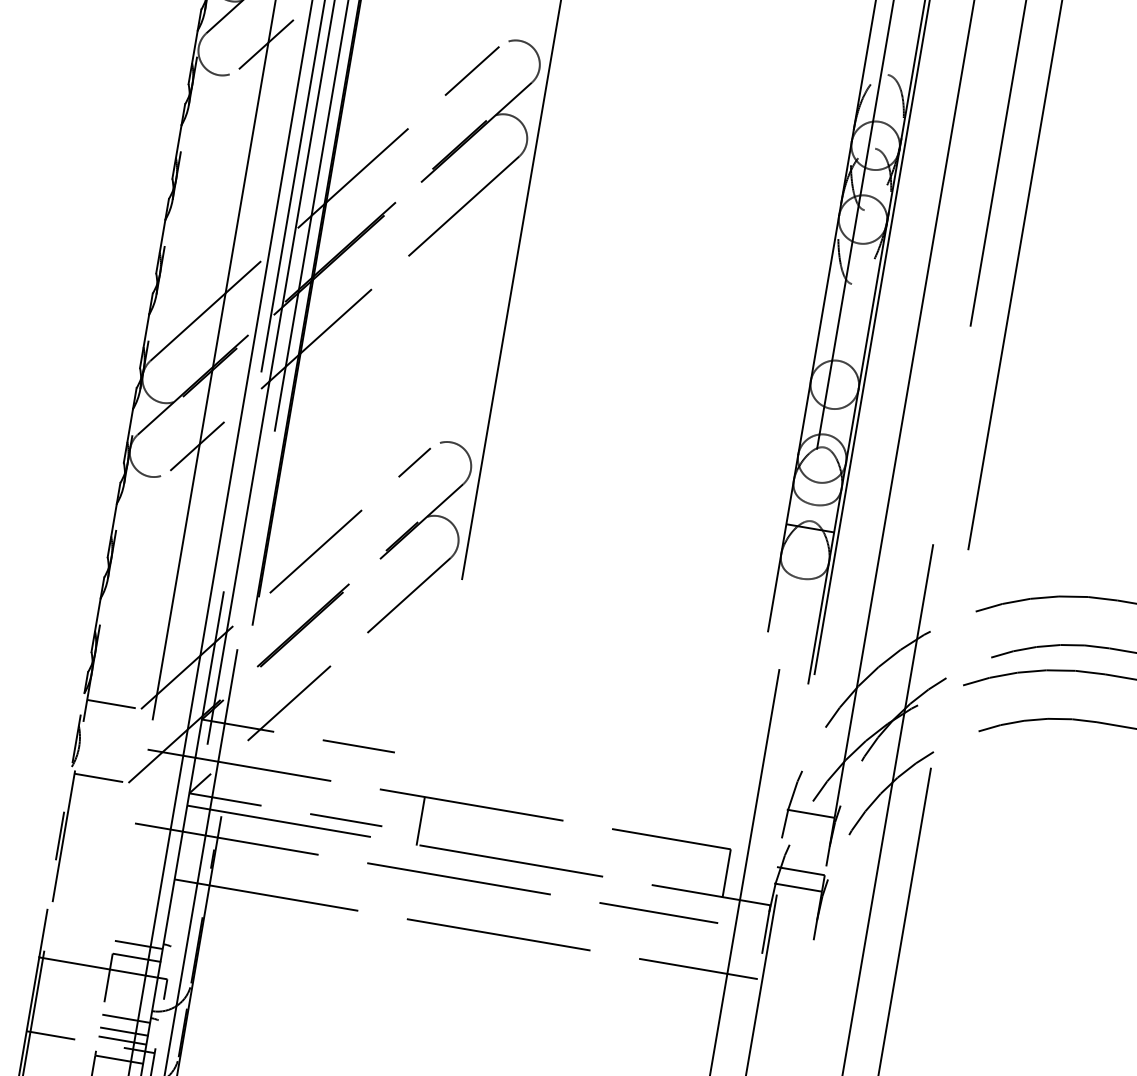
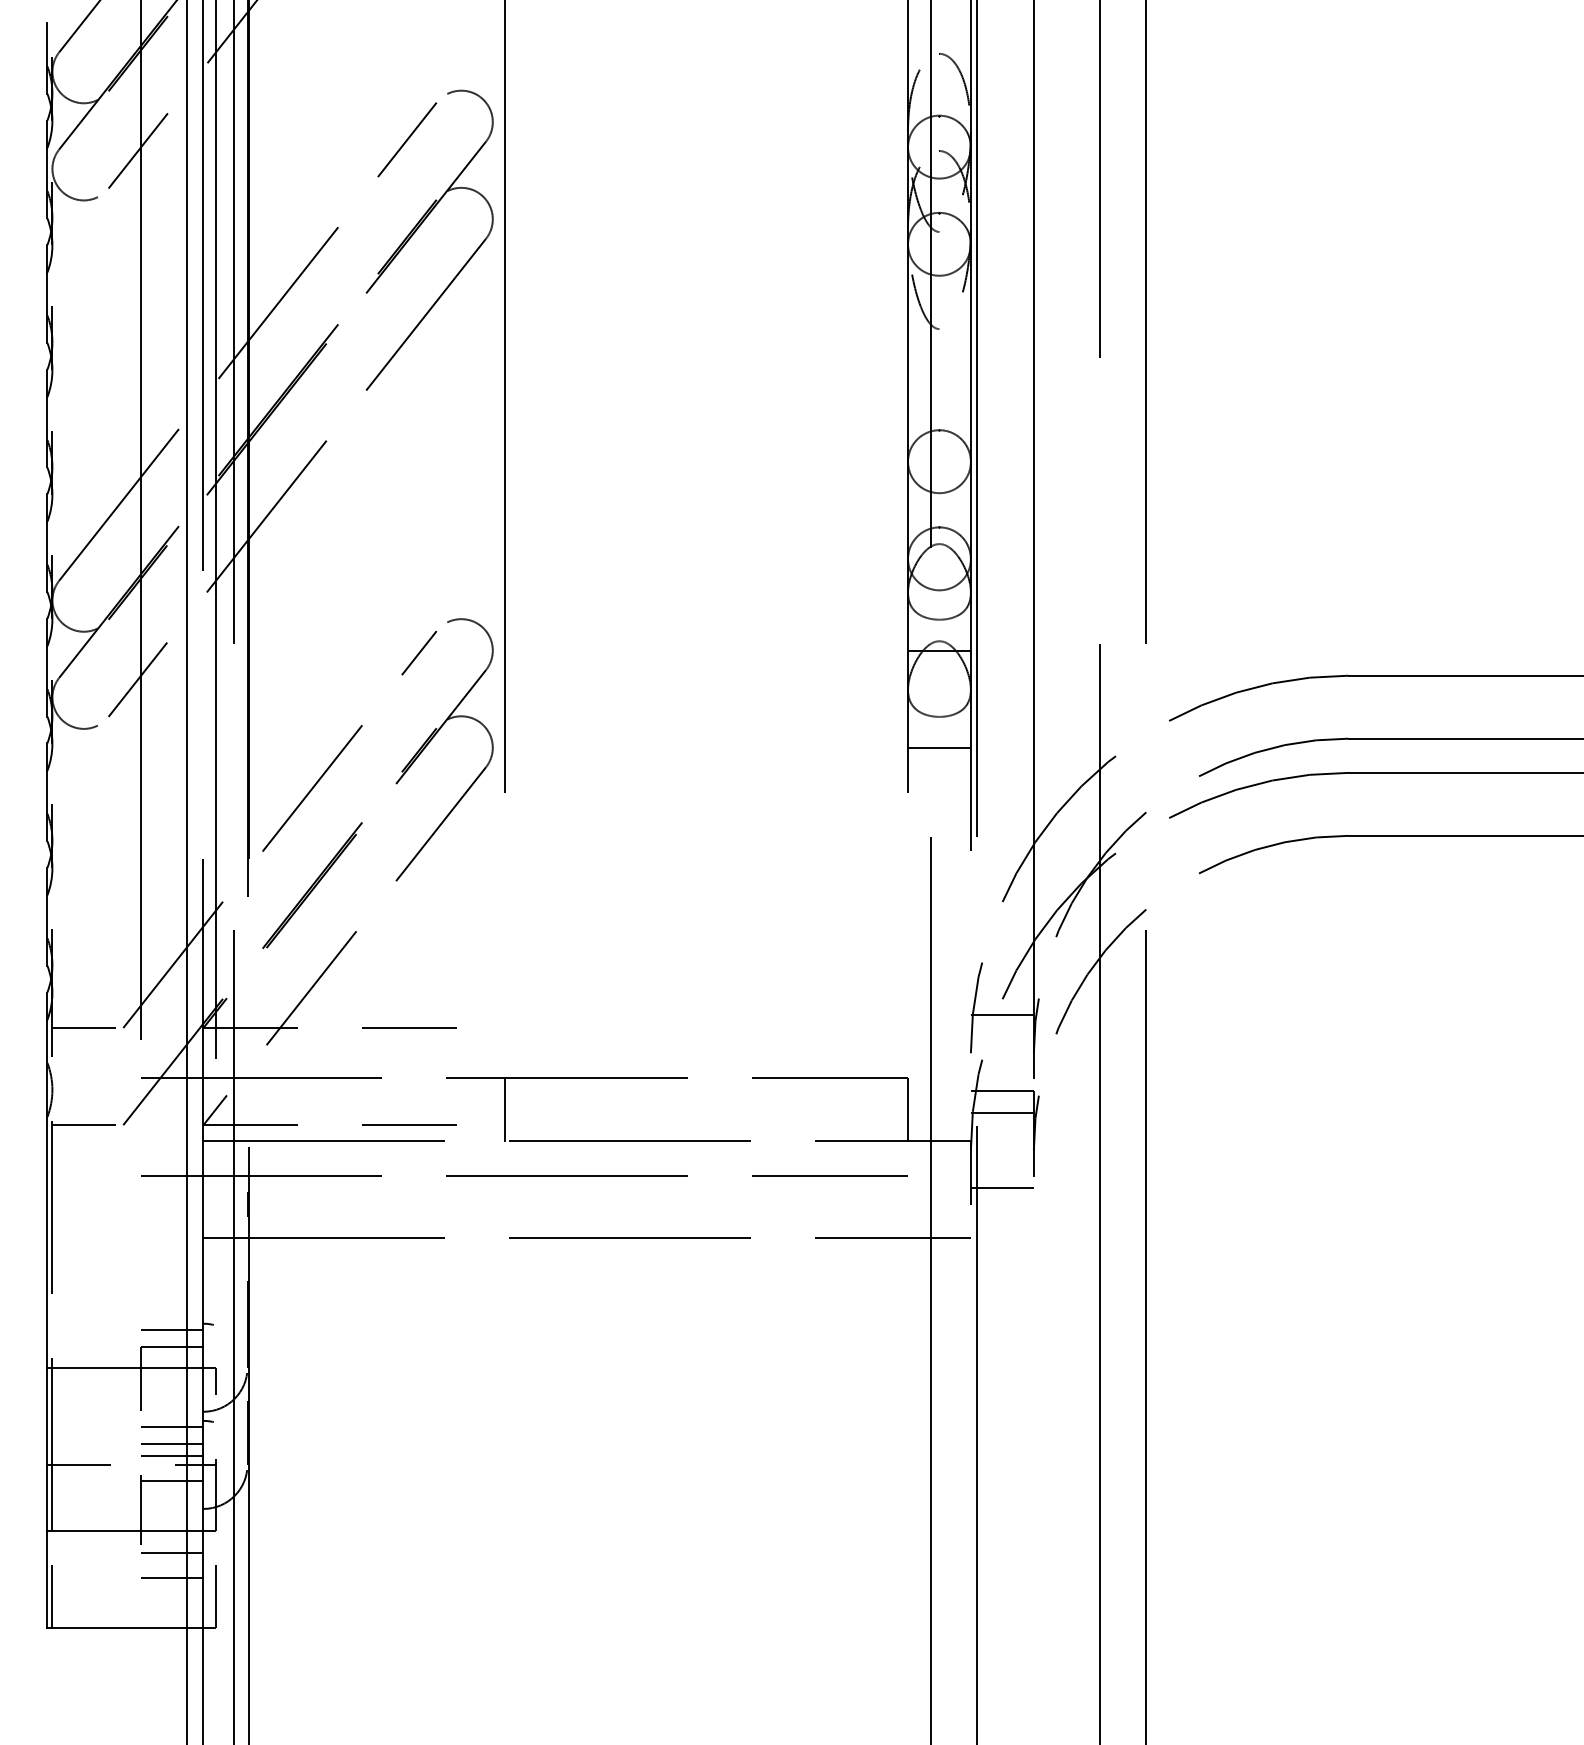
line: (797, 601) -> (939, 747), added
line: (61, 825) -> (47, 1193), dashed -> solid
line: (787, 945) -> (1001, 1188), added

